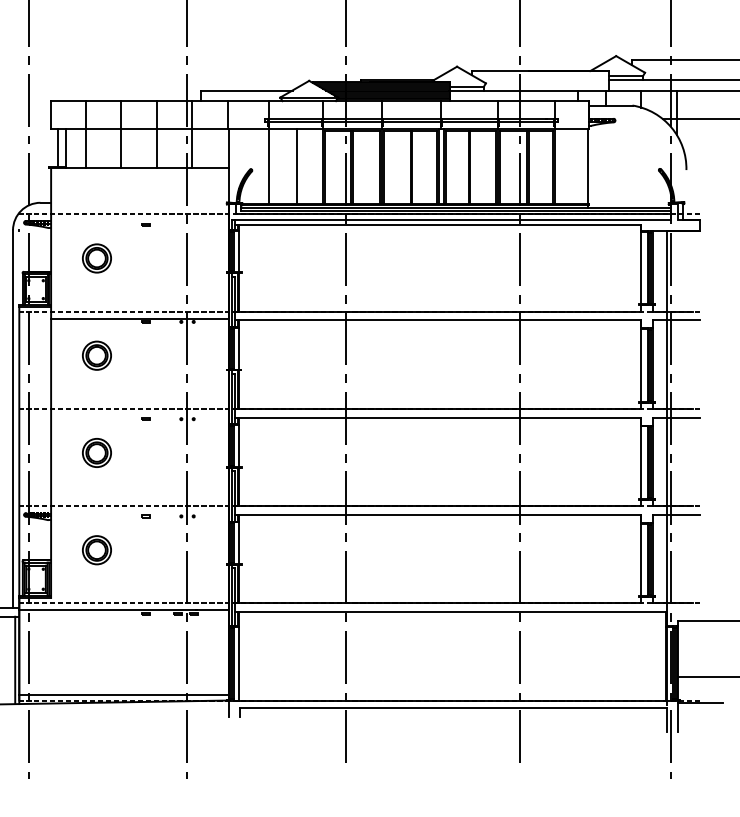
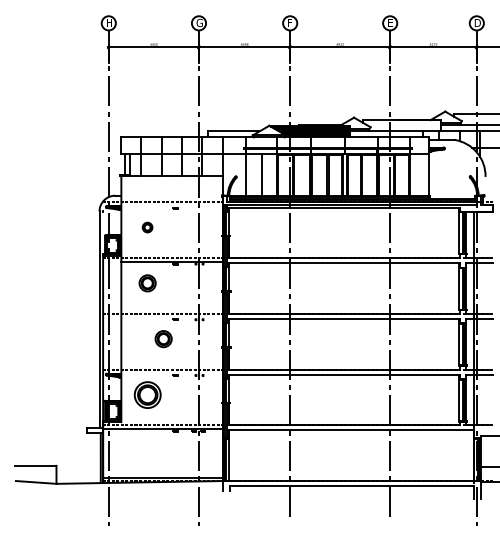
part: (96, 258) -> (147, 227), size x0.6
part: (96, 453) -> (163, 339), moved
part: (96, 549) -> (147, 394), size x1.6

